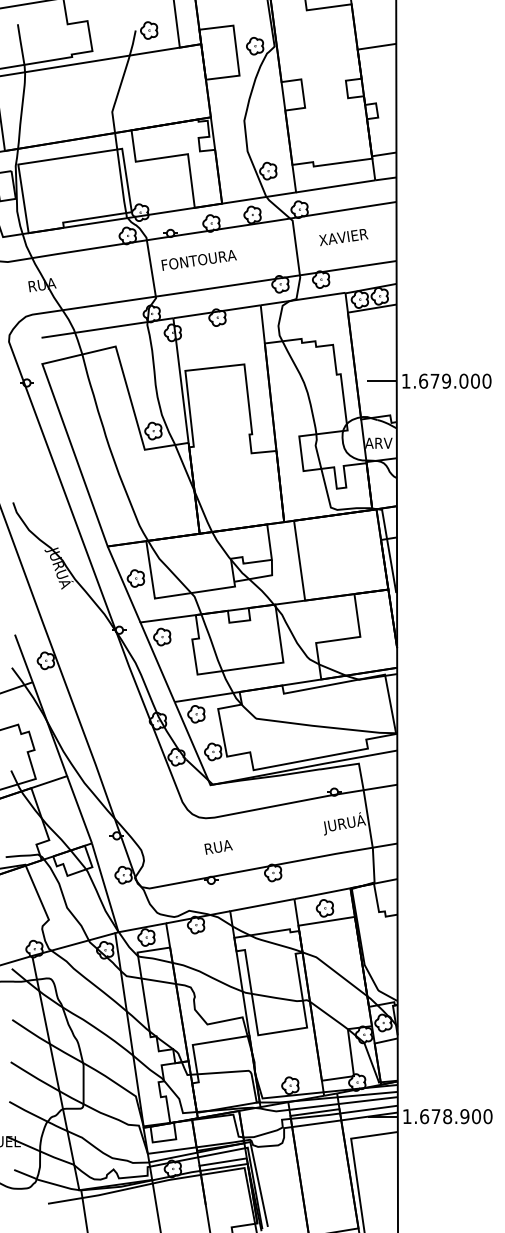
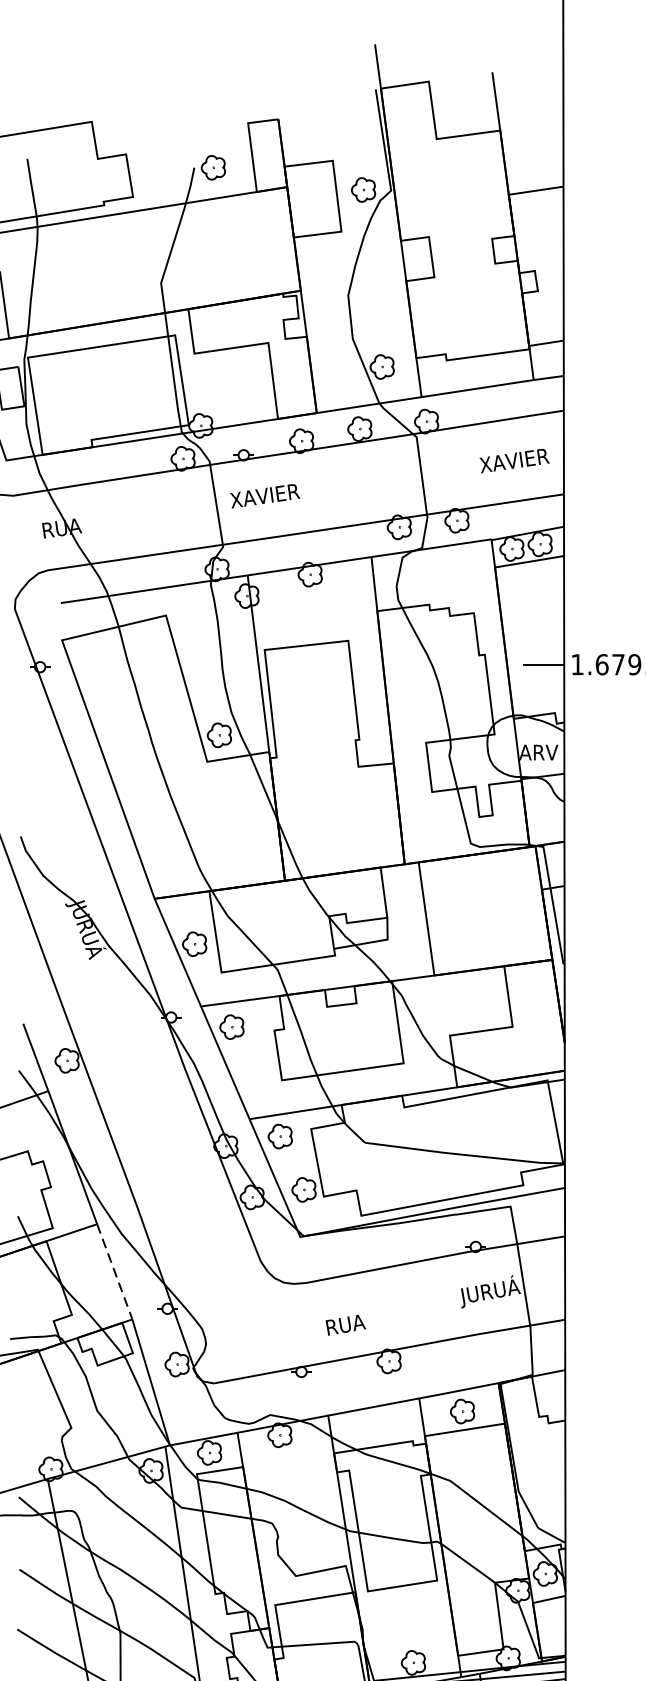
text: (343, 237) -> (514, 461), moved
text: (198, 260) -> (283, 493), FONTOURA -> XAVIER
line: (79, 810) -> (114, 1272), solid -> dashed
text: (218, 847) -> (345, 1325), moved

